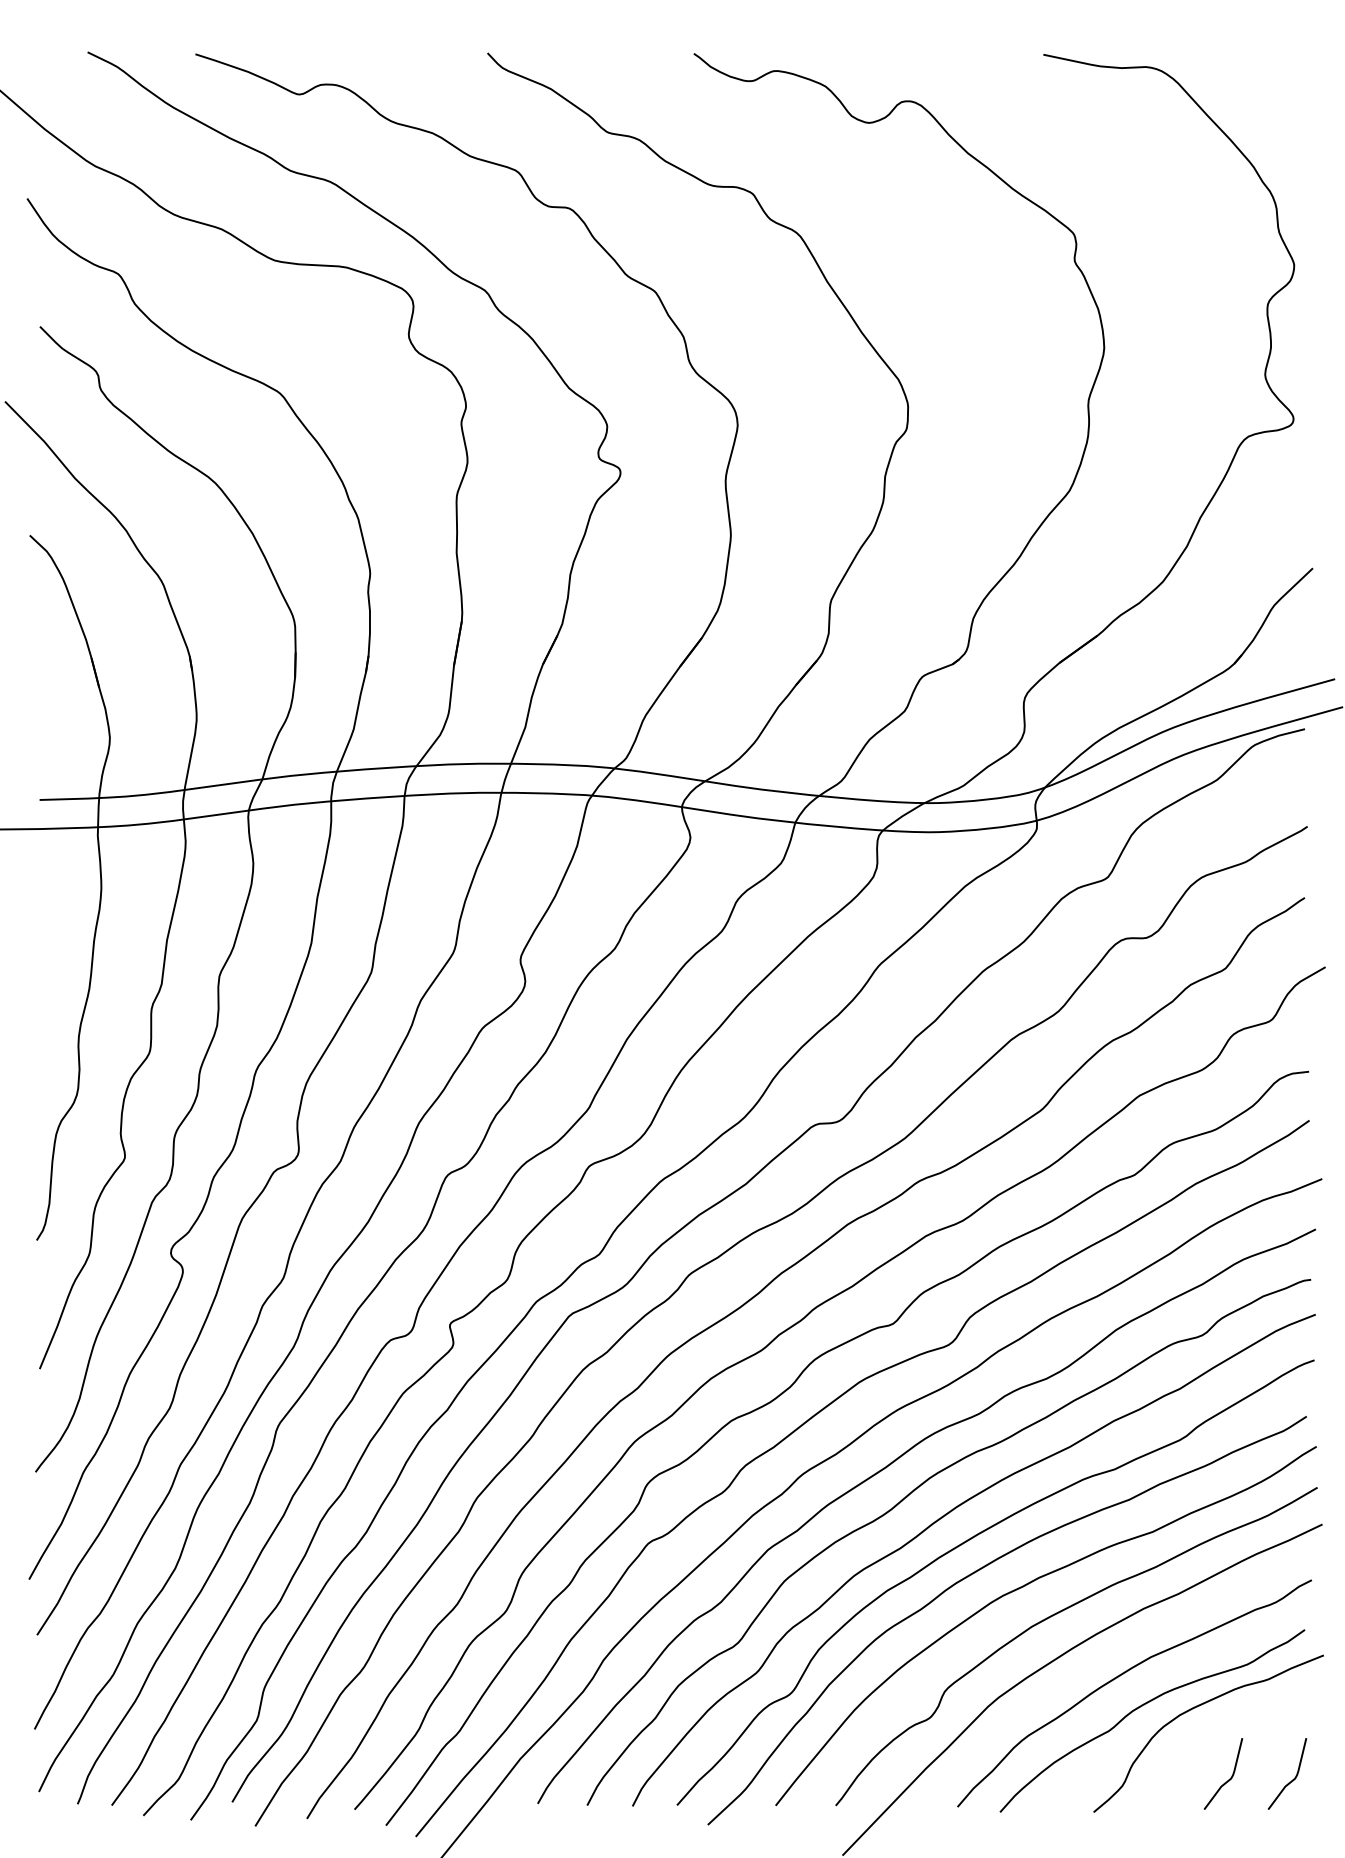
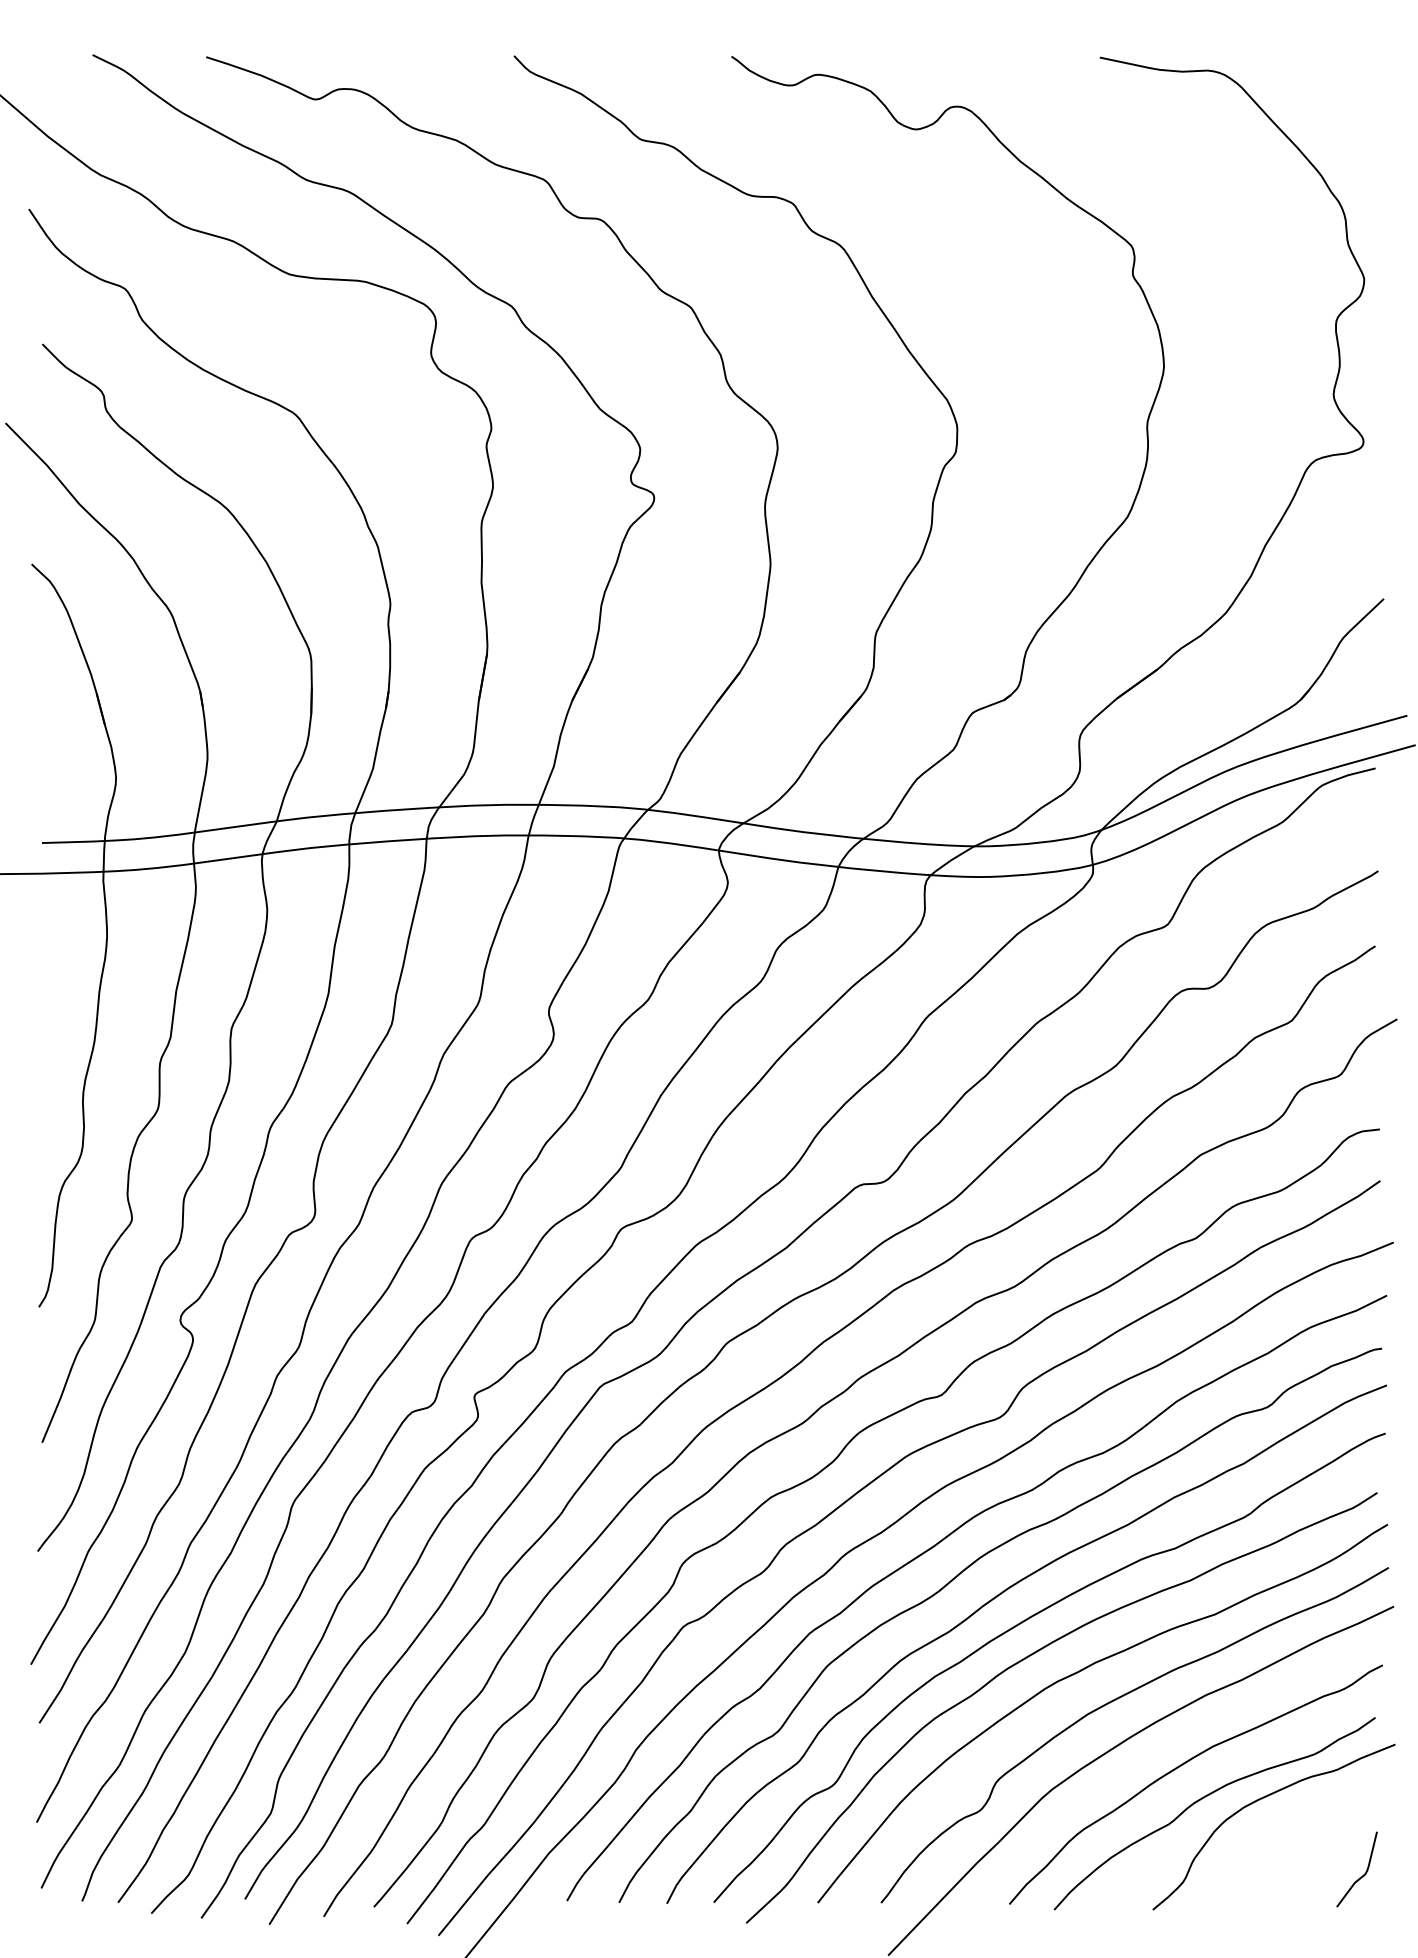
curve: (1229, 1778) -> (1296, 1874), removed

